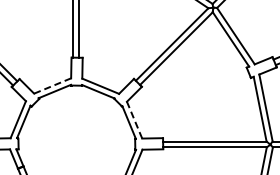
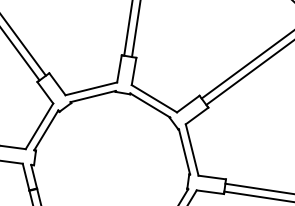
line: (52, 86) -> (91, 89), dashed -> solid
line: (134, 120) -> (192, 150), dashed -> solid

